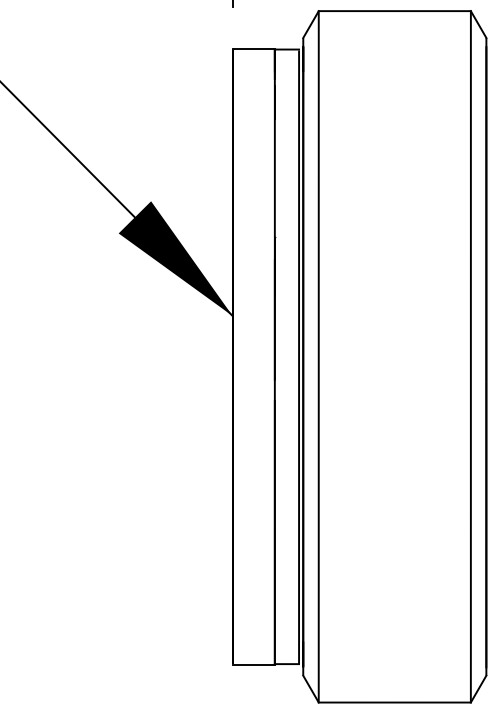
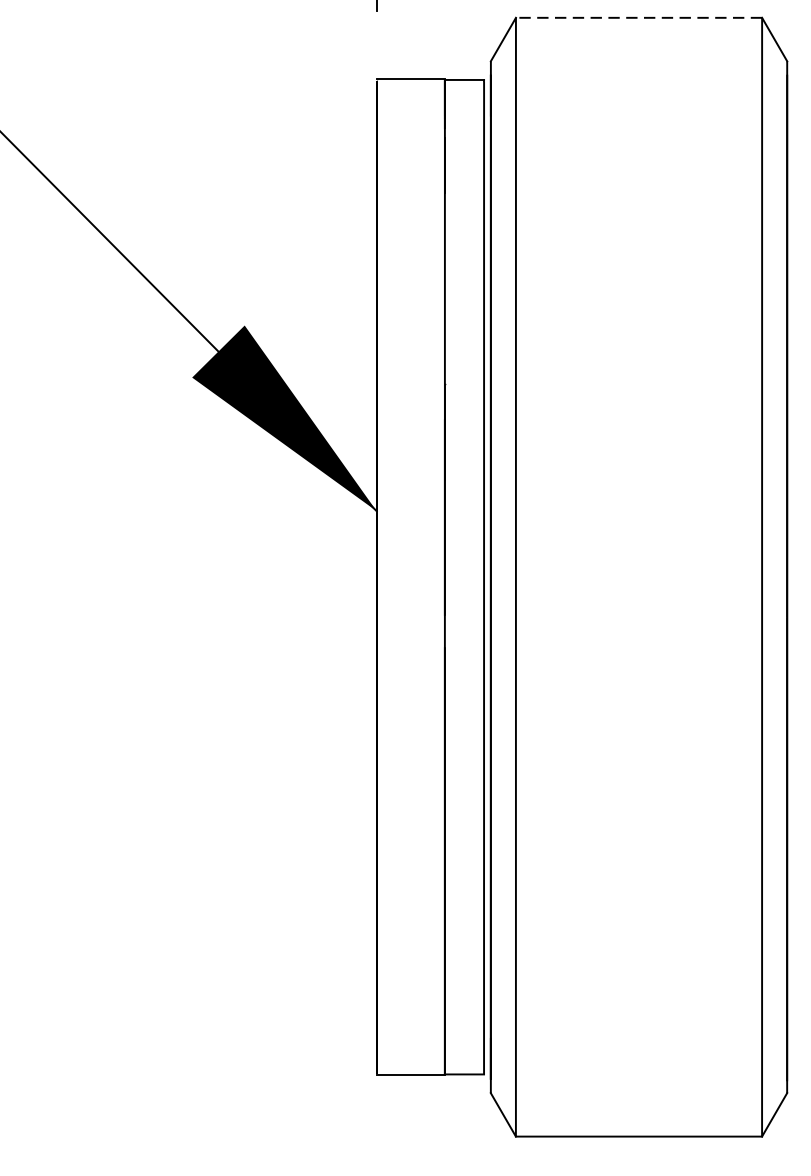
line: (394, 11) -> (638, 18), solid -> dashed

